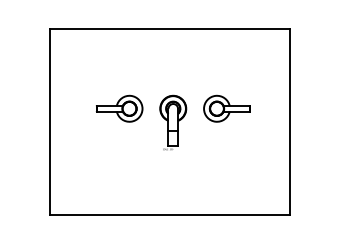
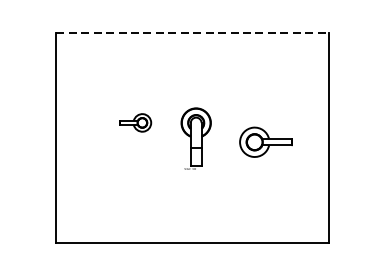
line: (170, 29) -> (193, 33), solid -> dashed
part: (119, 108) -> (135, 122), size x0.6
part: (226, 108) -> (265, 141), moved

